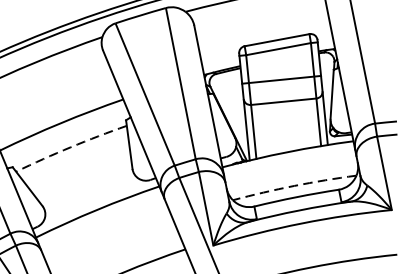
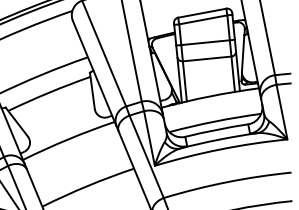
arc: (70, 146) -> (48, 92), dashed -> solid
arc: (293, 185) -> (214, 121), dashed -> solid

